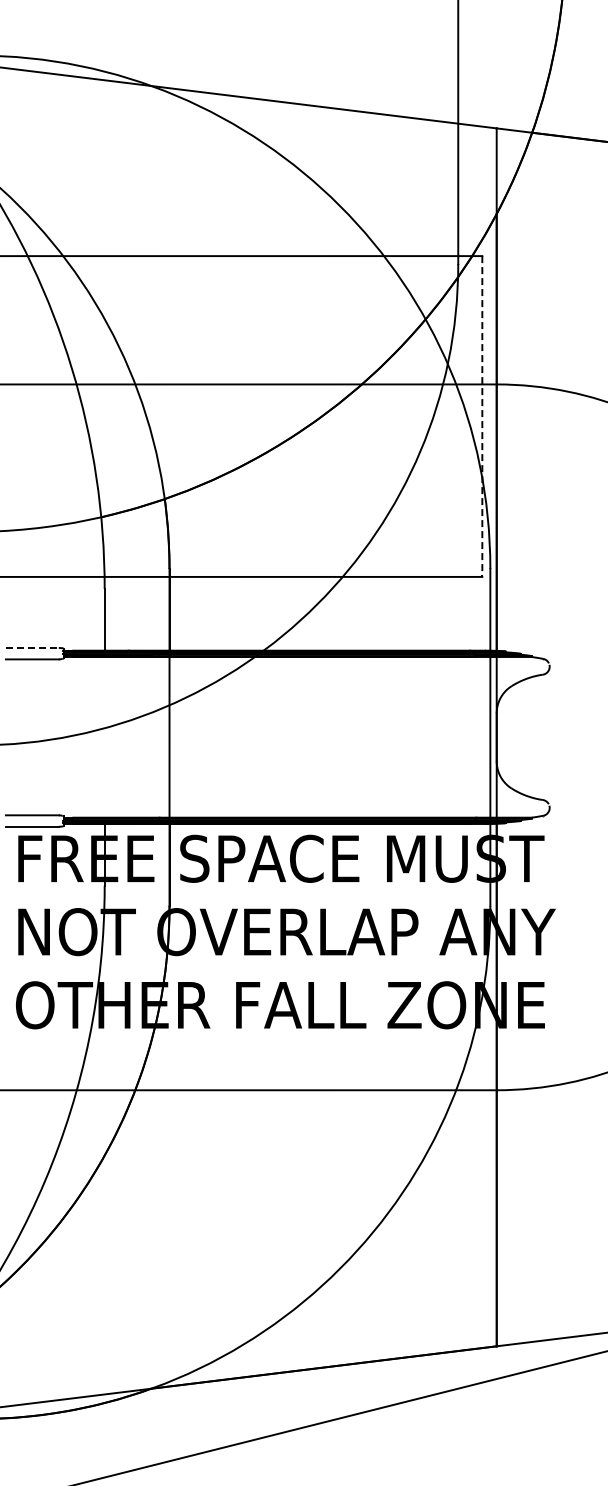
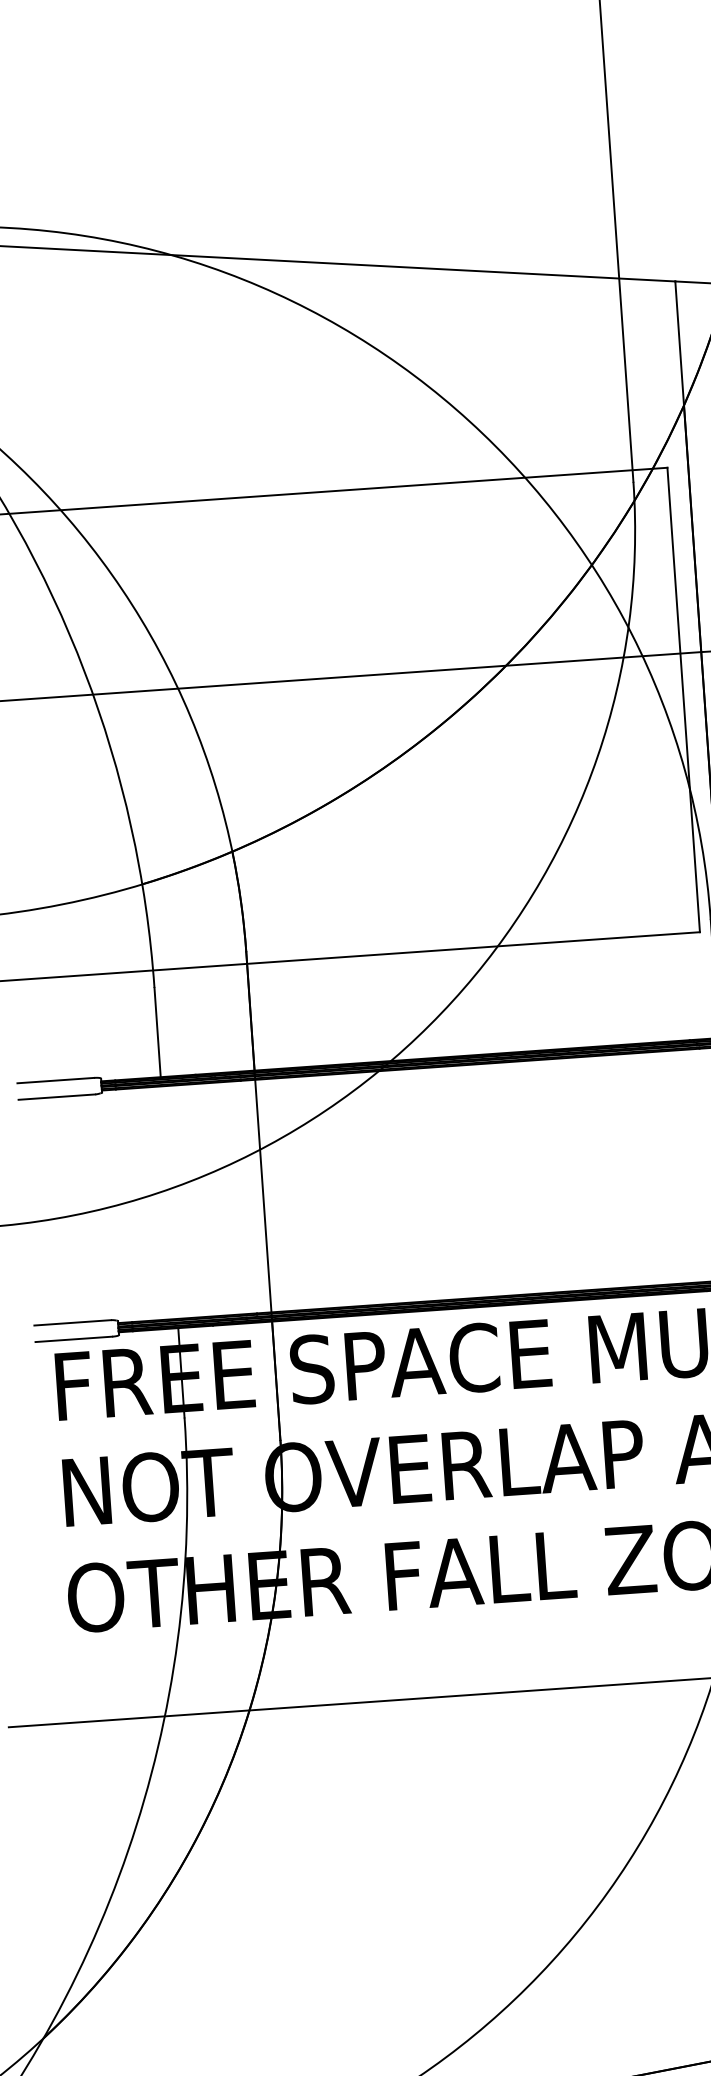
line: (482, 417) -> (684, 701), dashed -> solid
line: (32, 647) -> (55, 1079), dashed -> solid

